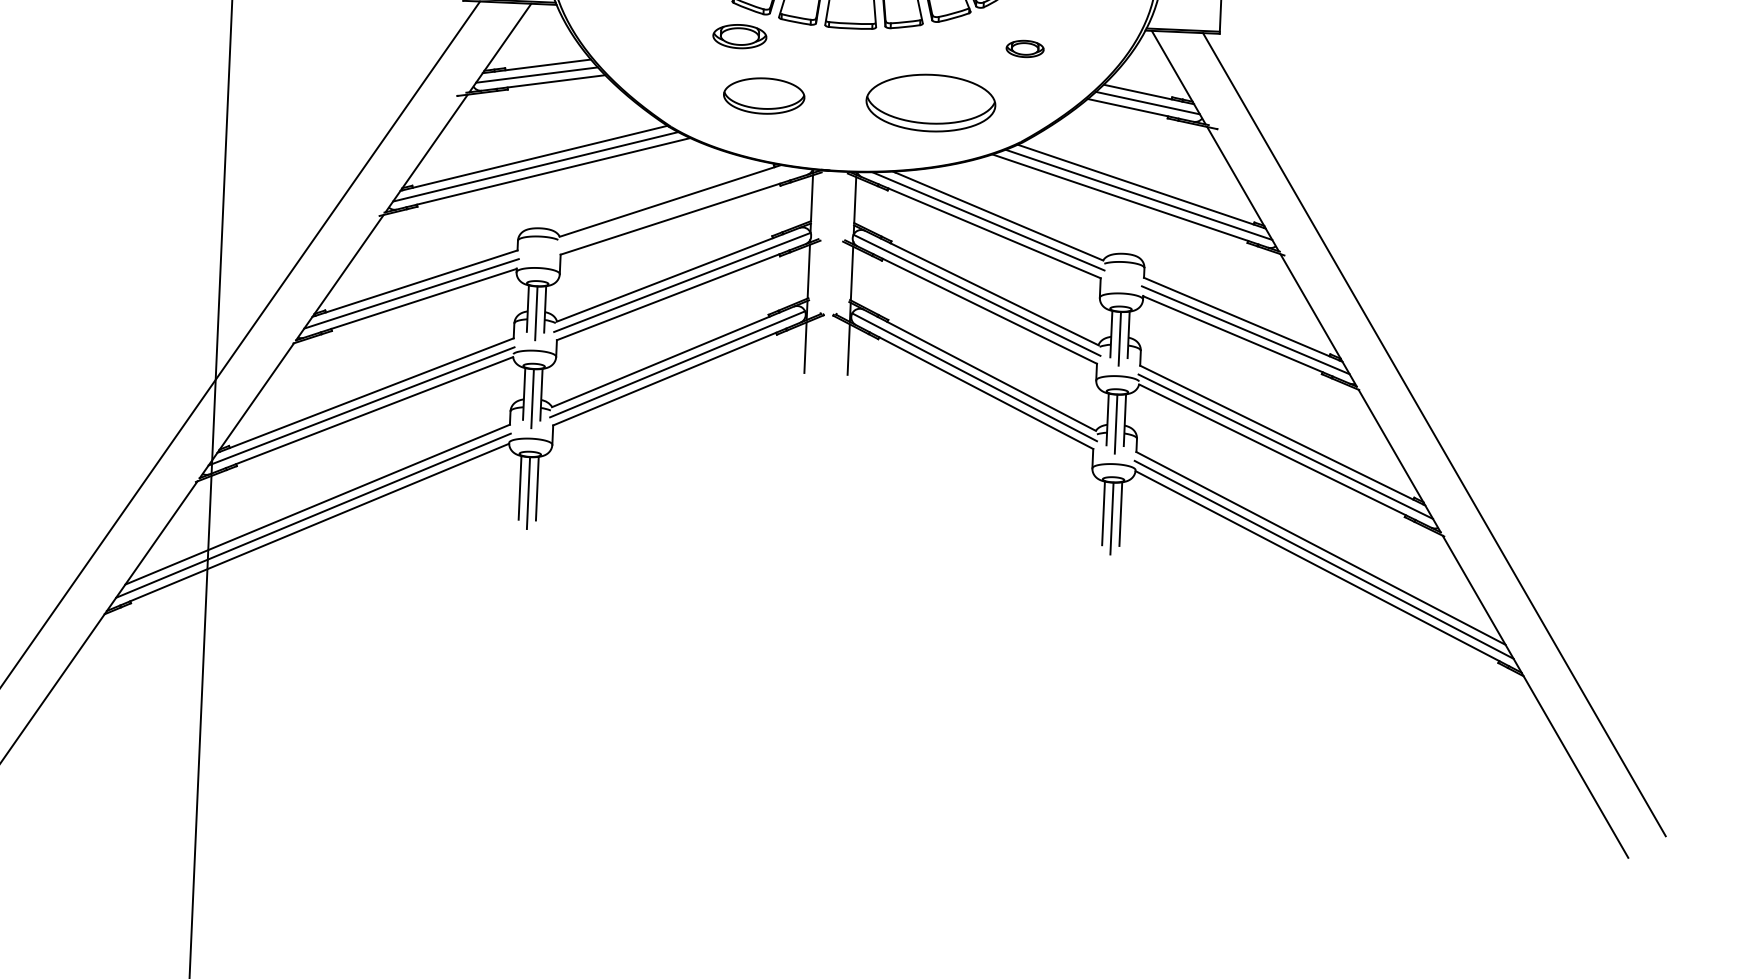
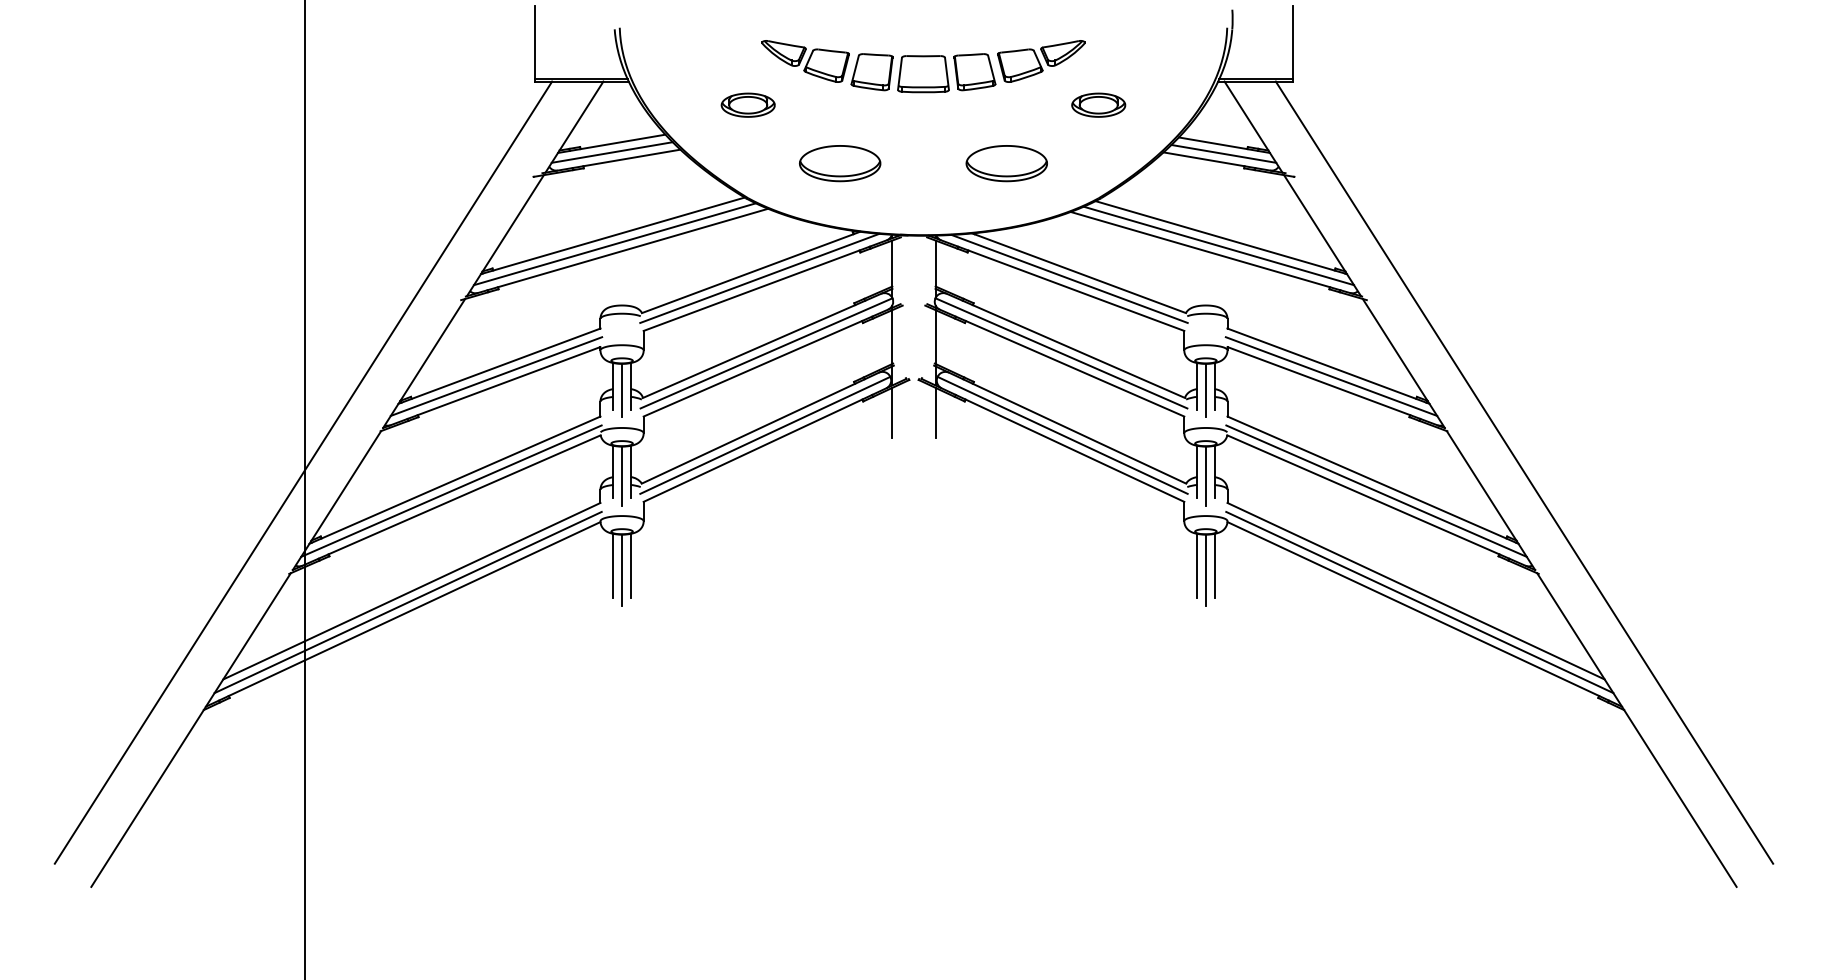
part: (739, 35) -> (747, 104), moved
part: (1024, 48) -> (1098, 104), size x1.43
part: (930, 103) -> (1006, 163), size x0.62
line: (678, 206) -> (759, 277), added

